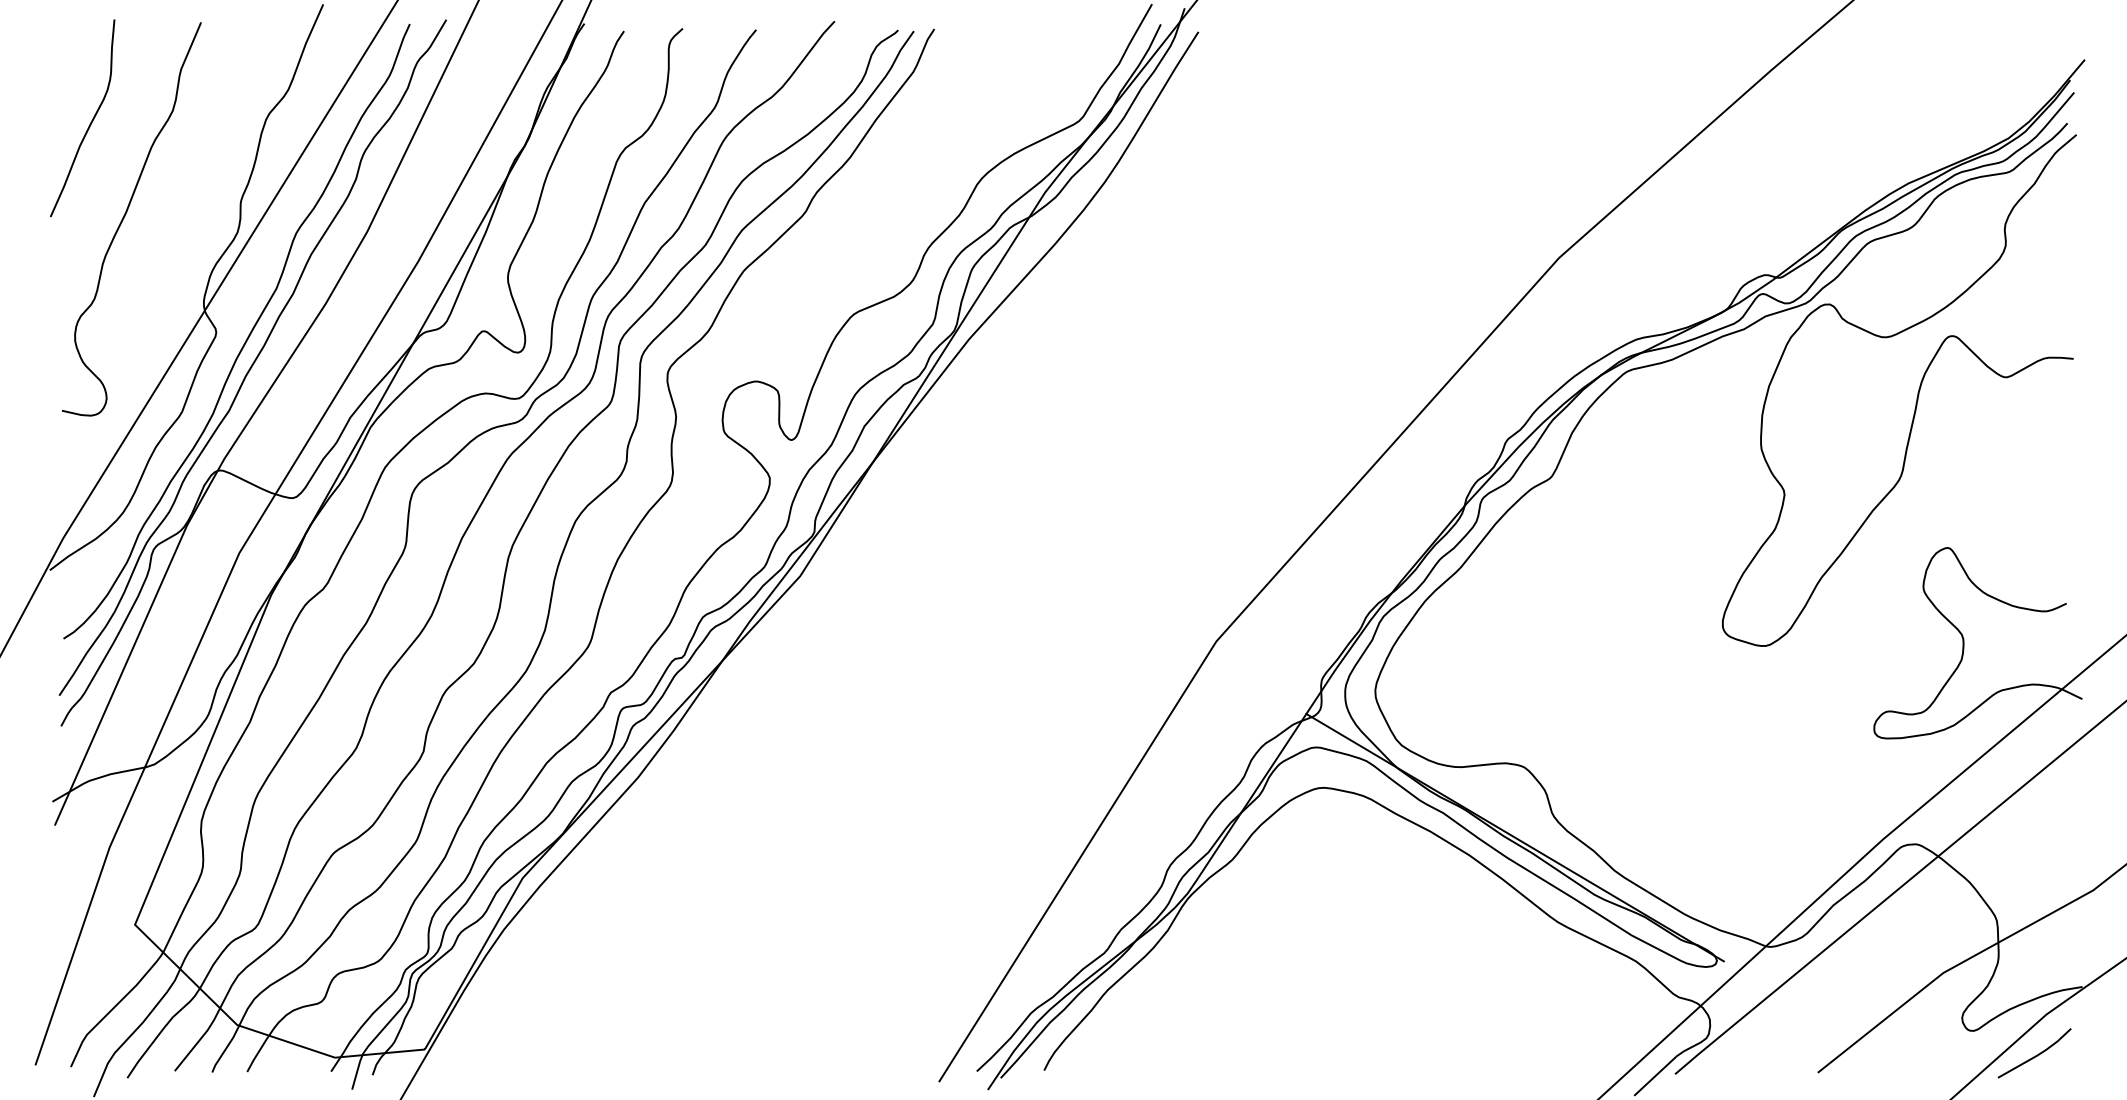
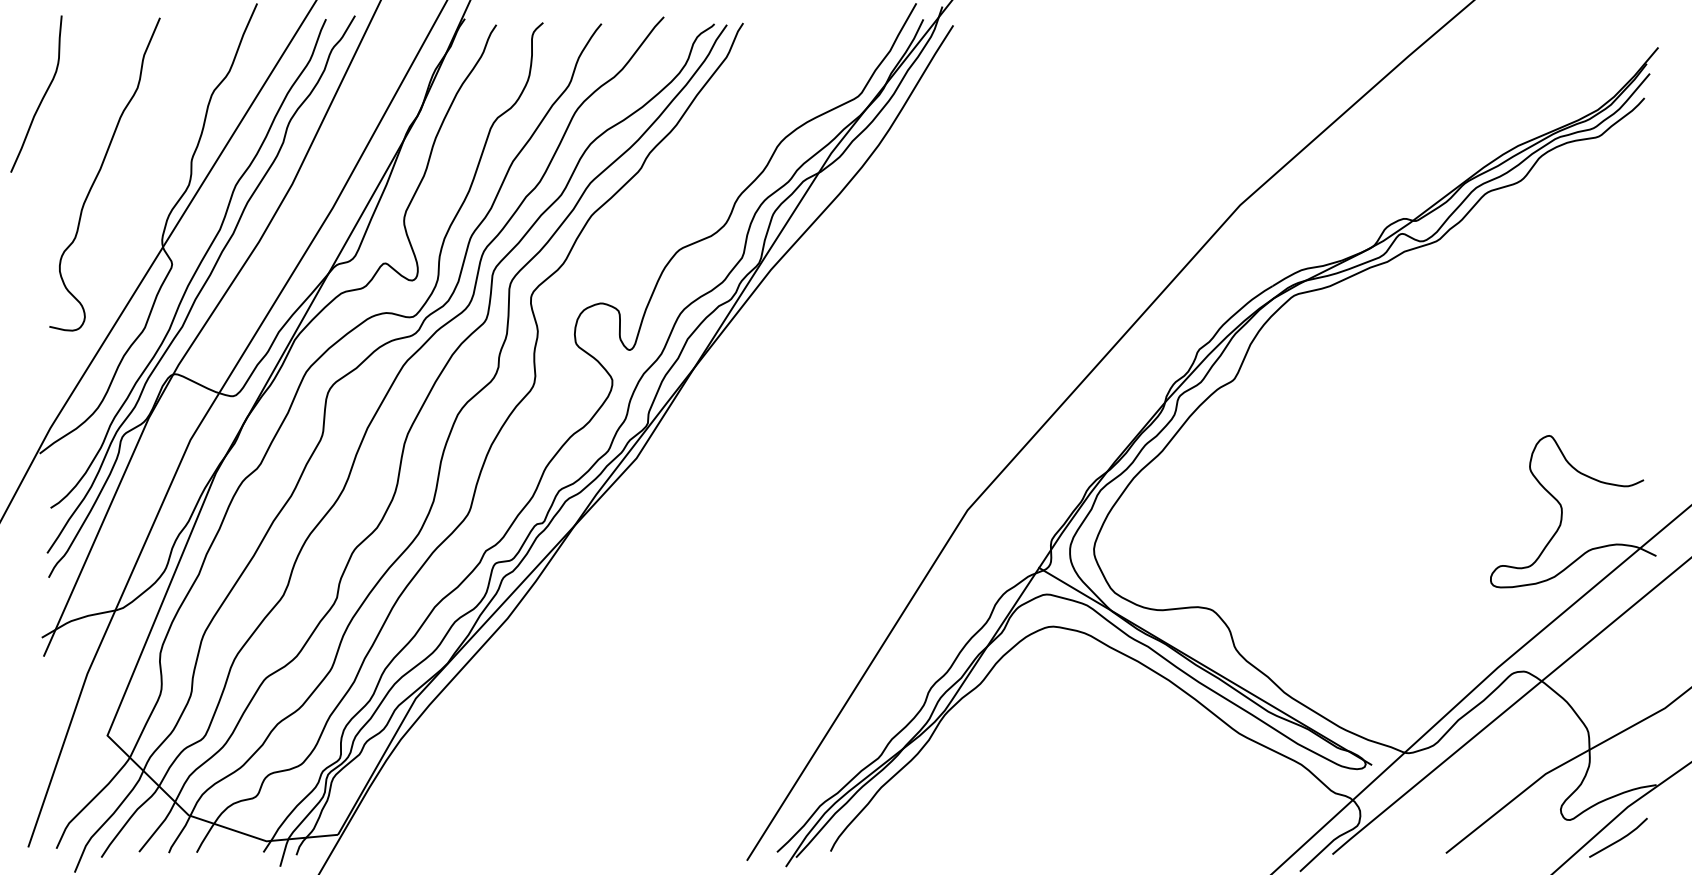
curve: (90, 122) -> (42, 97), moved
curve: (1917, 392) -> (1525, 312), removed

